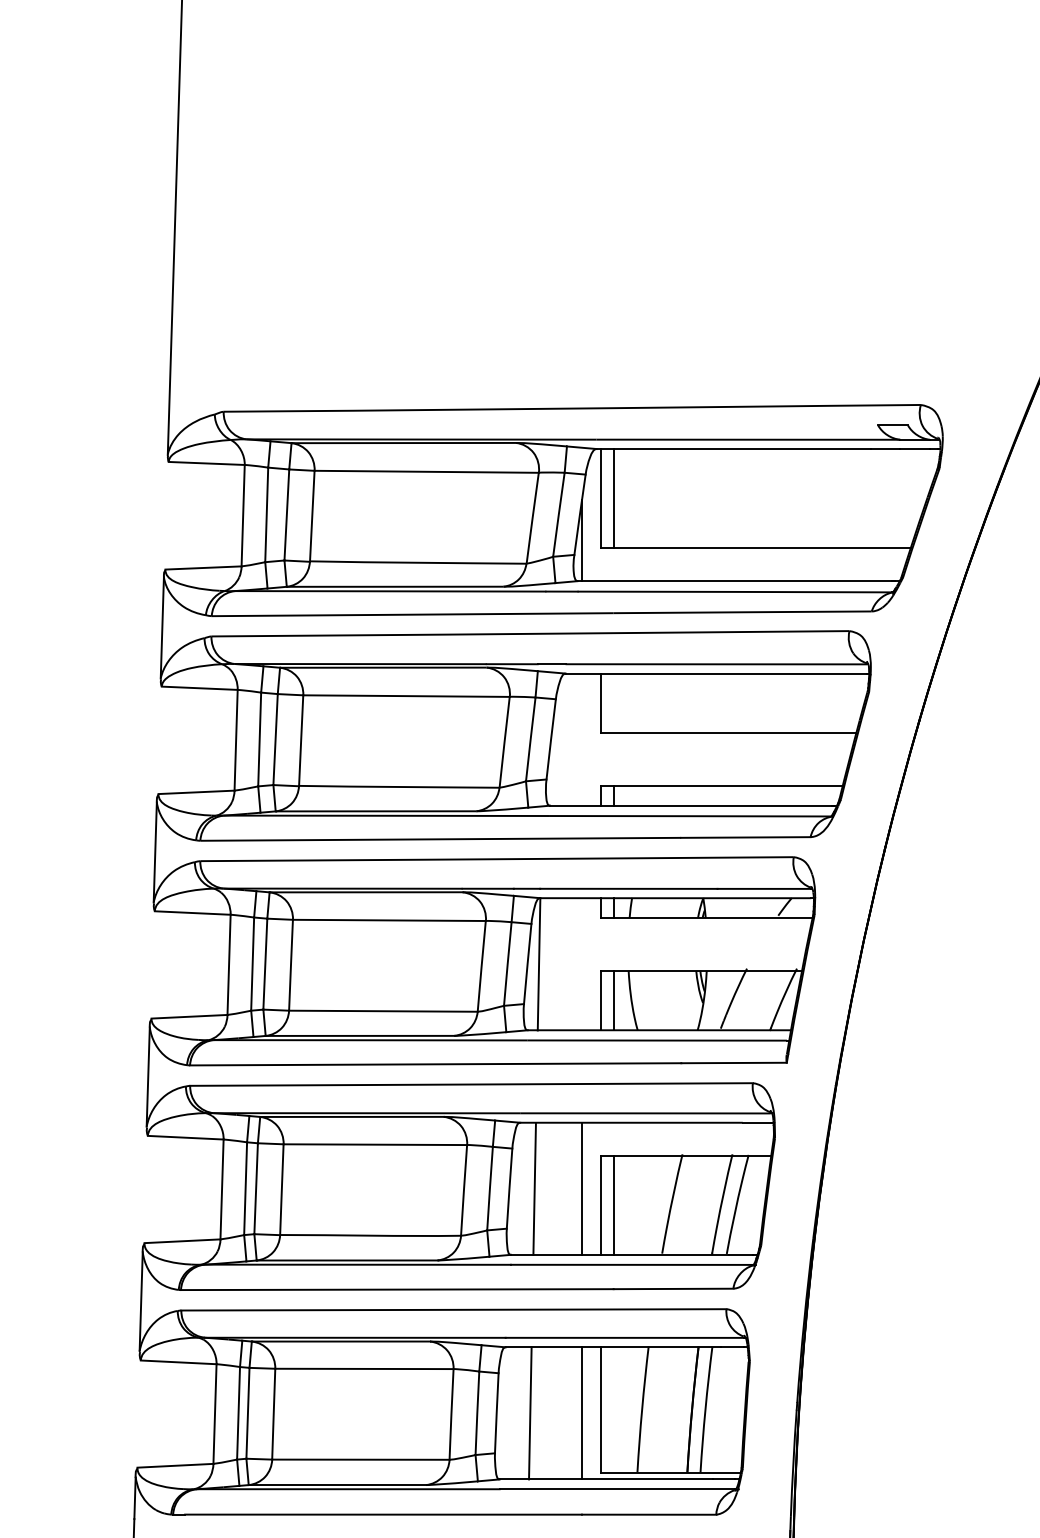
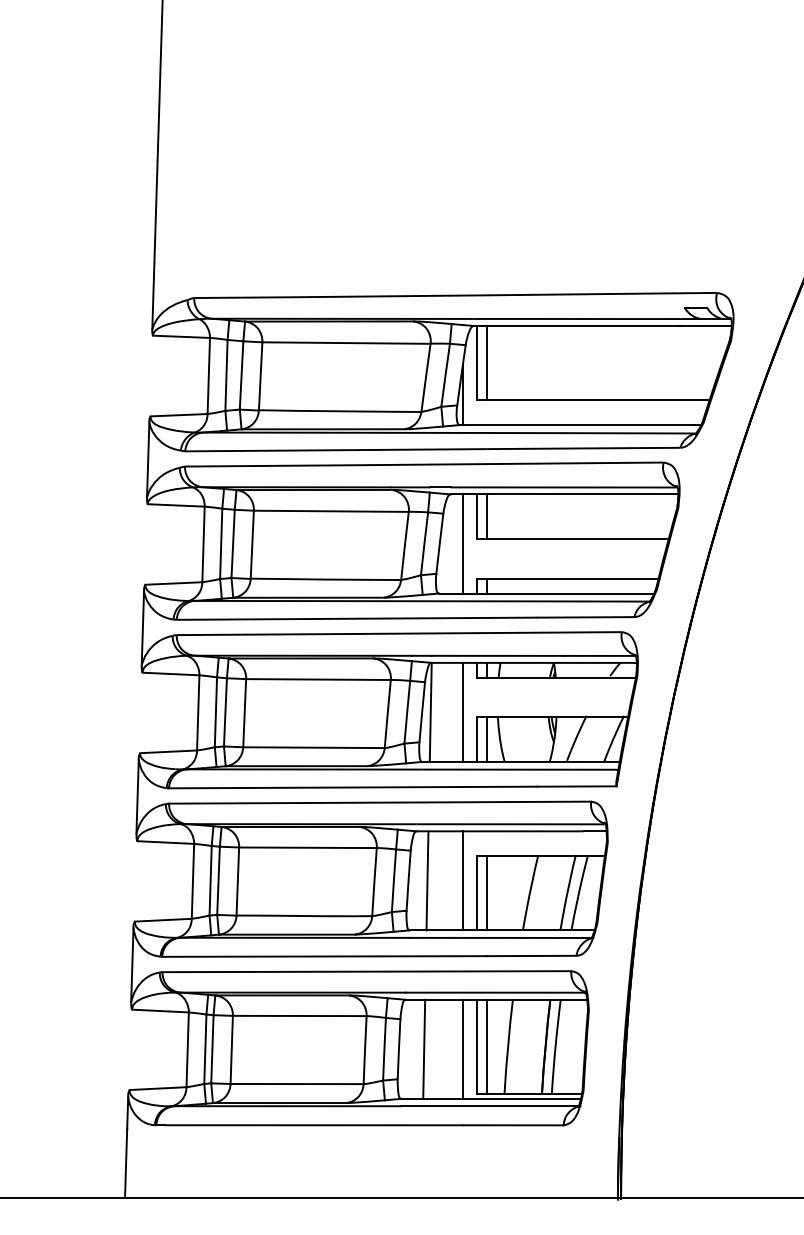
line: (613, 703) -> (486, 516), added
line: (581, 739) -> (462, 543), added
line: (581, 962) -> (462, 711), added
line: (613, 1409) -> (486, 1046), added

